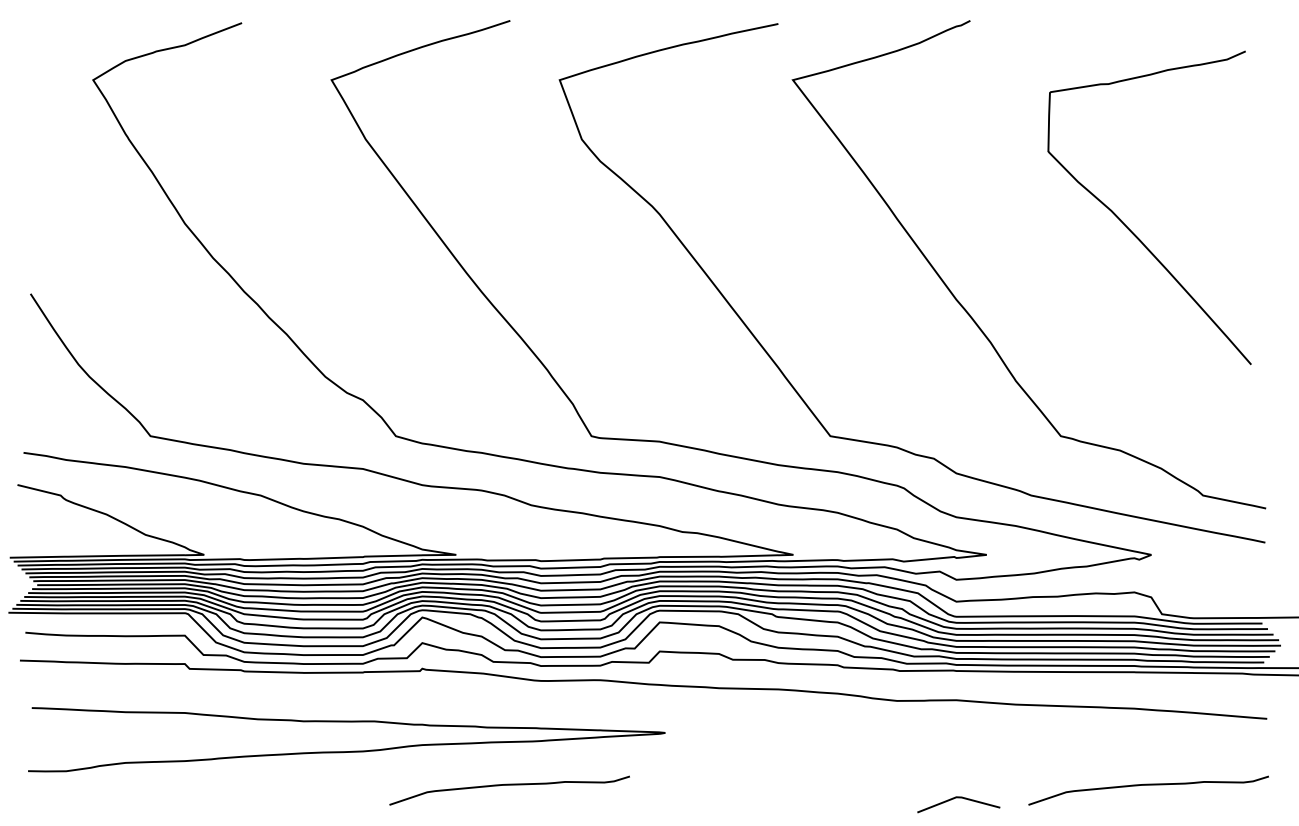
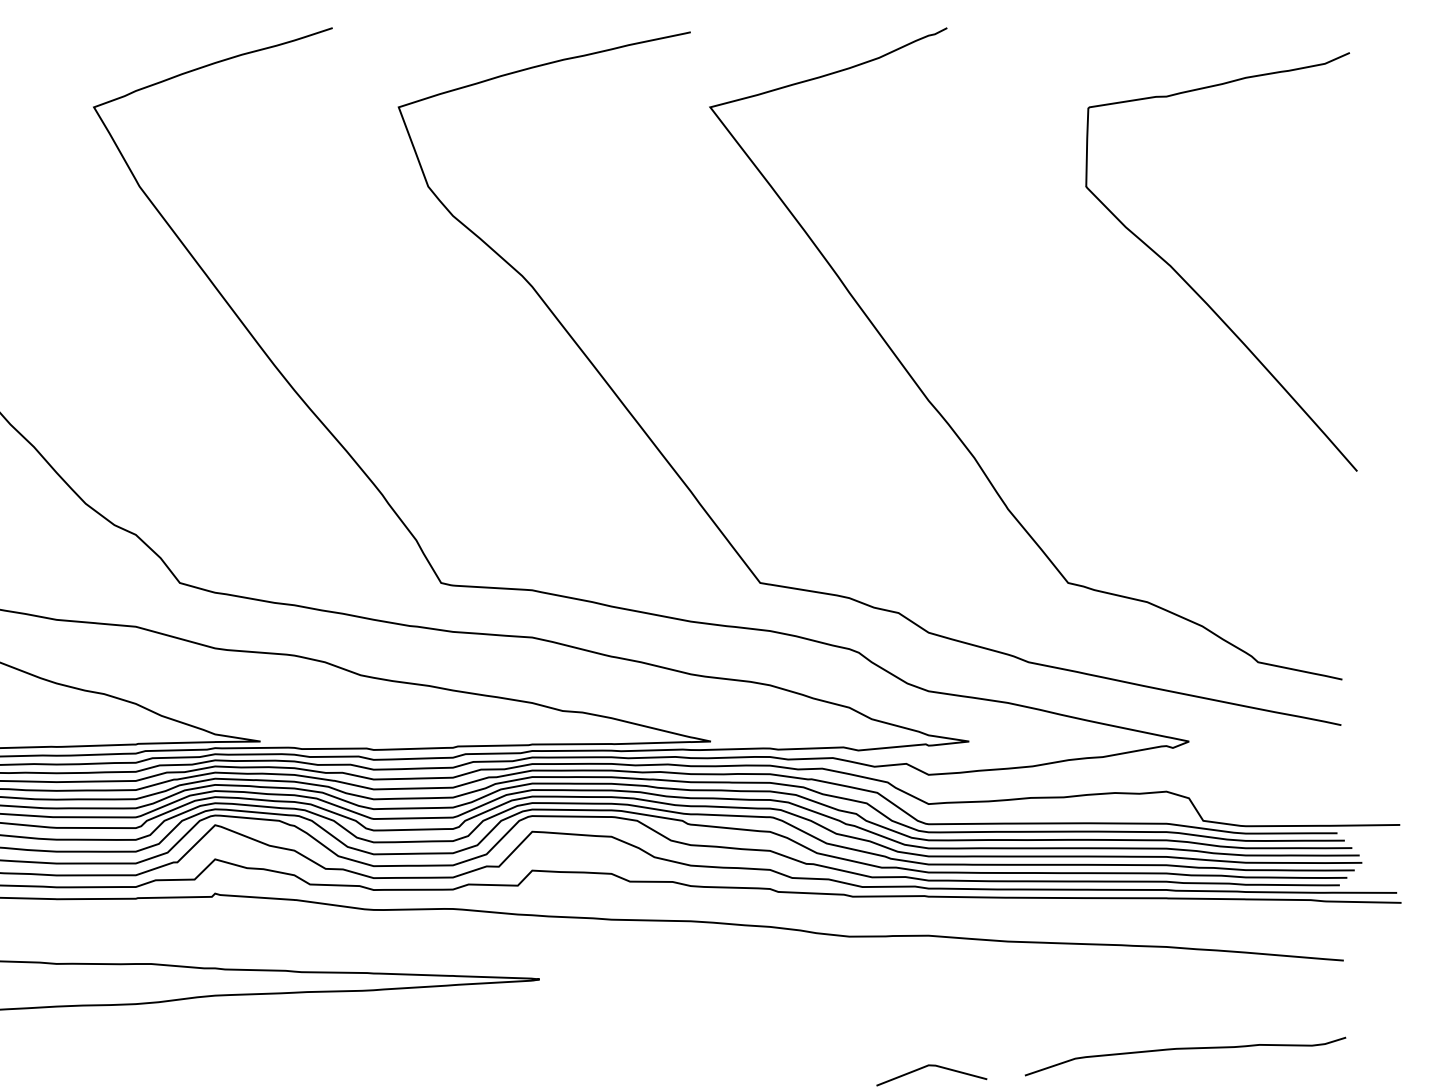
curve: (1128, 227) -> (1193, 288), moved
curve: (509, 785) -> (331, 1049), removed

